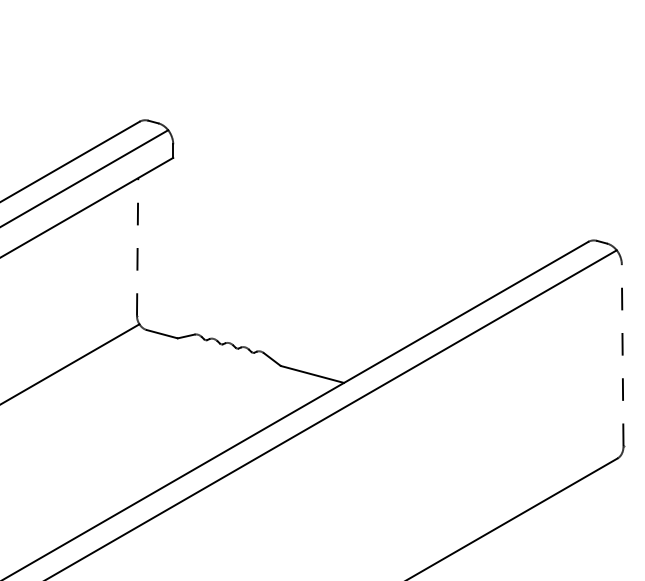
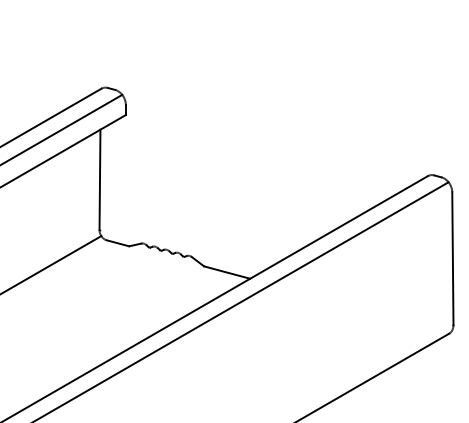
line: (138, 246) -> (100, 179), dashed -> solid
line: (622, 355) -> (452, 258), dashed -> solid

